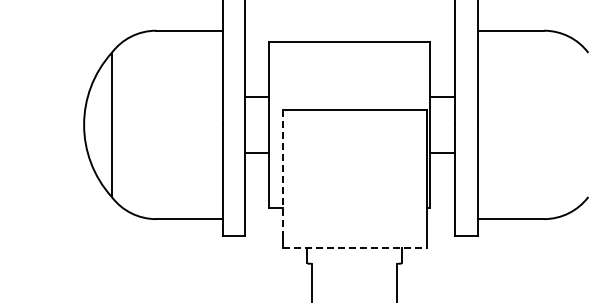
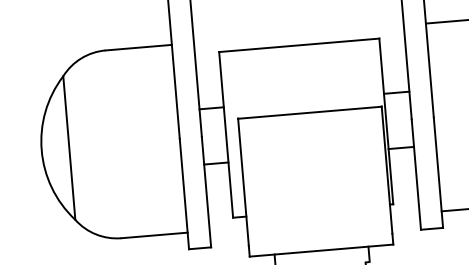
line: (282, 173) -> (243, 182), dashed -> solid
line: (355, 248) -> (322, 250), dashed -> solid

